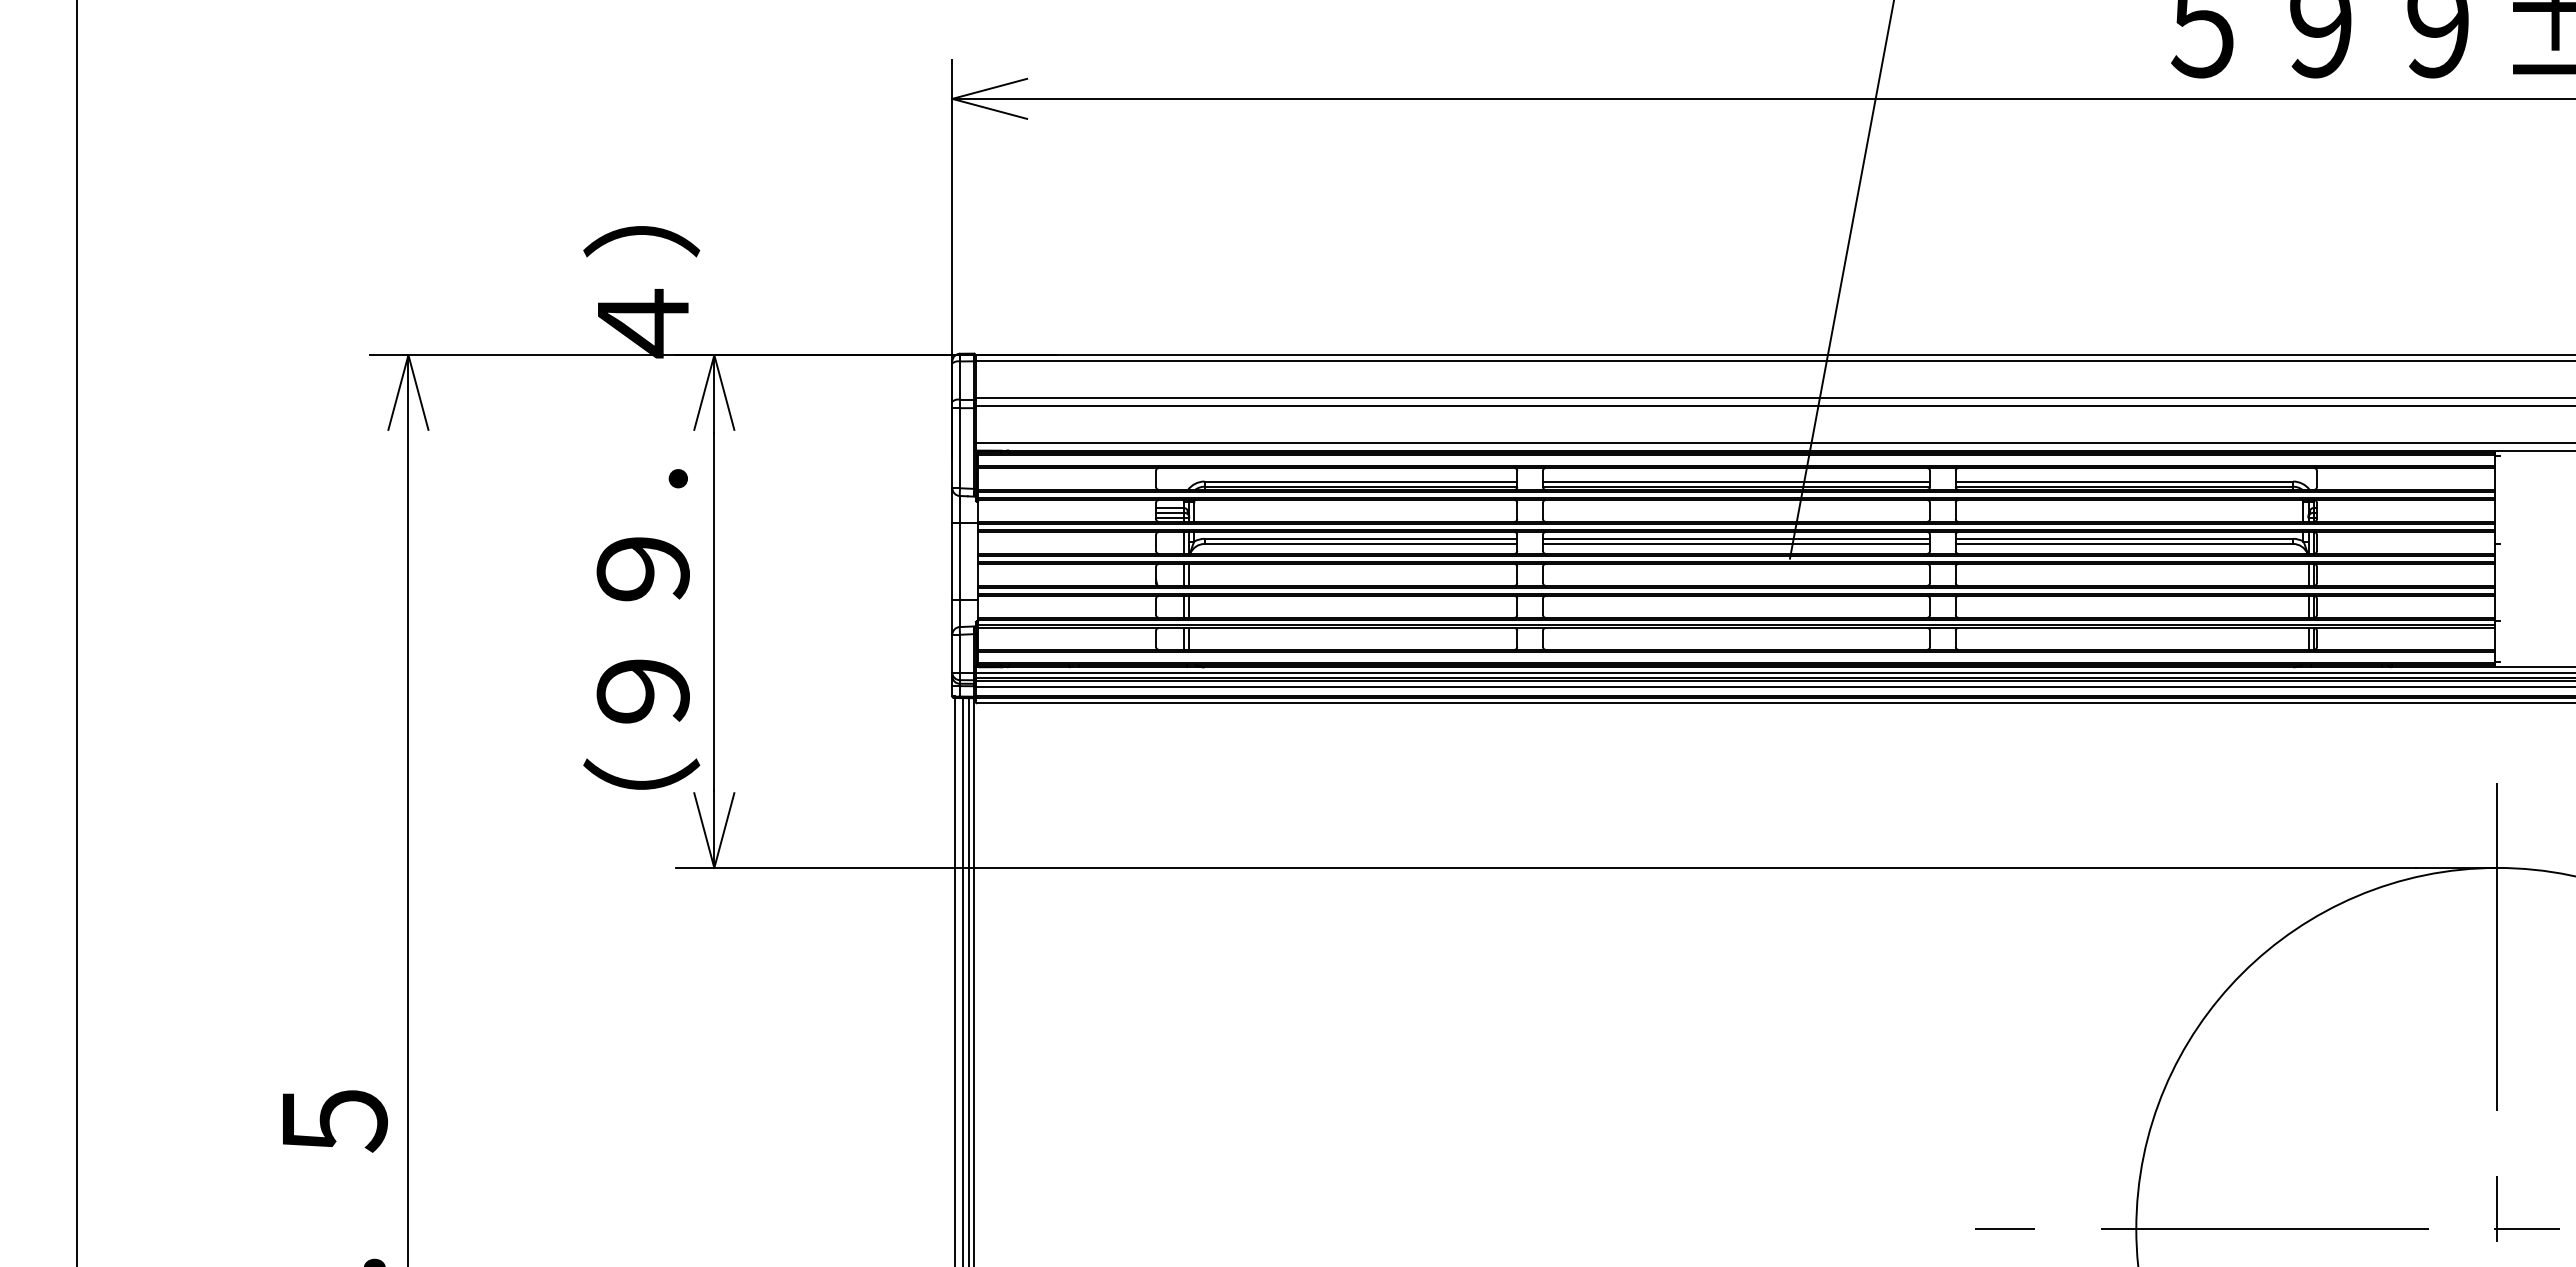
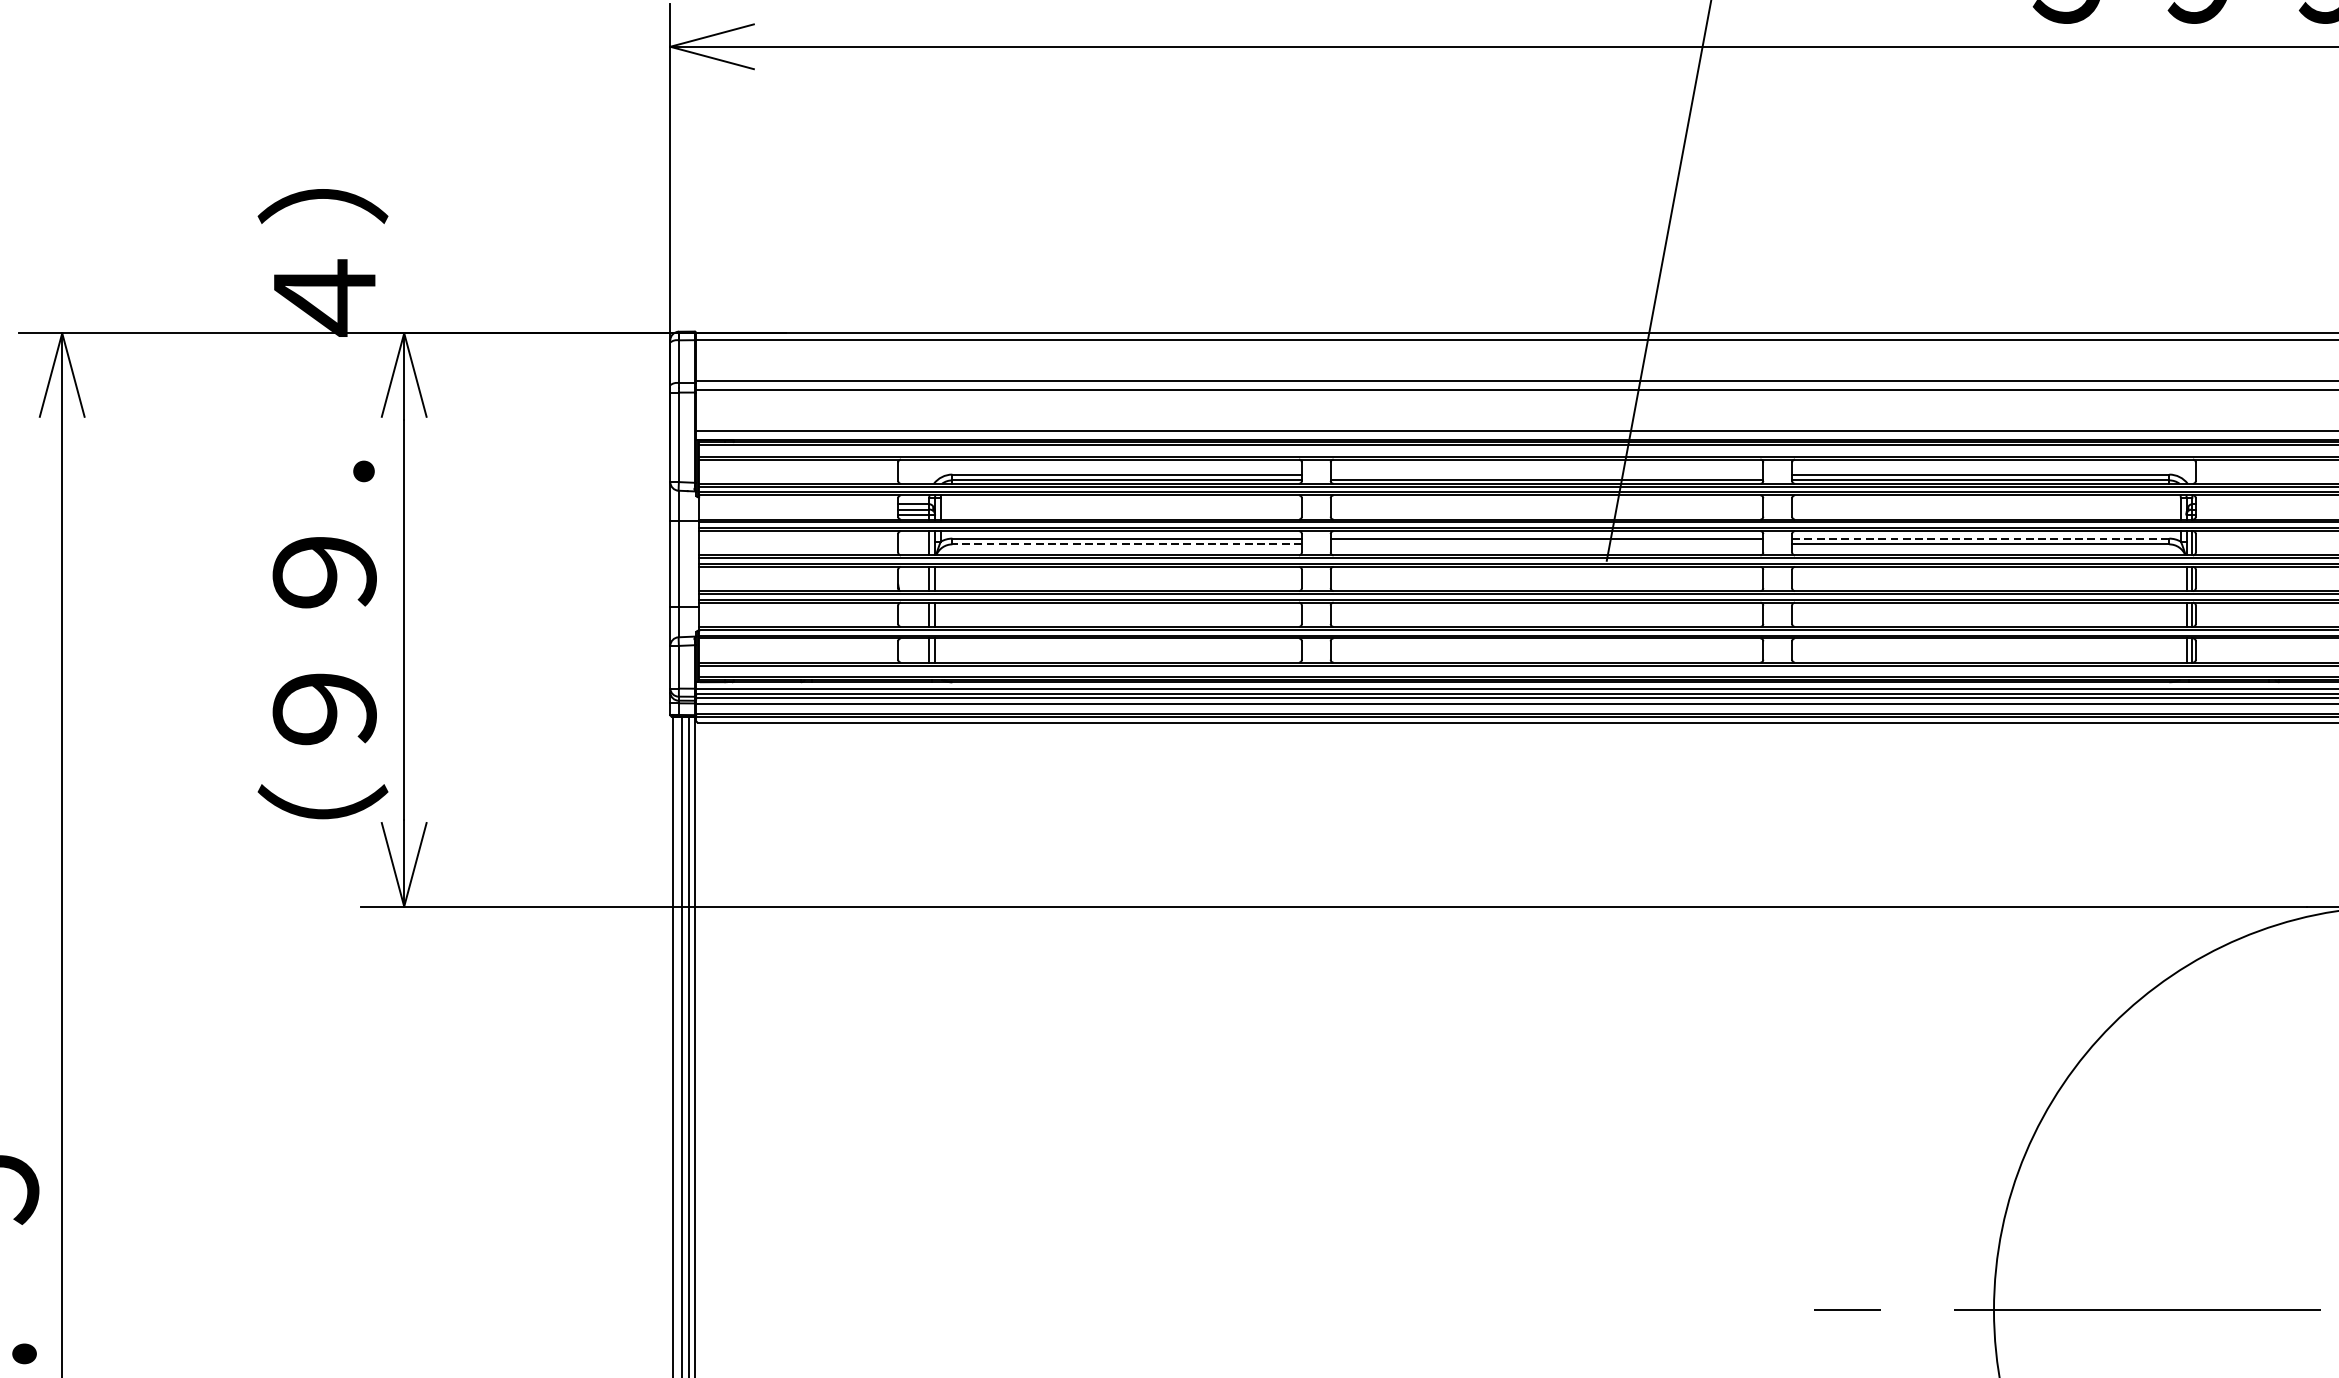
line: (1736, 481) -> (1547, 474), removed
line: (2124, 538) -> (1980, 538), solid -> dashed
line: (1360, 543) -> (1126, 543), solid -> dashed
line: (1736, 543) -> (1547, 543), removed

